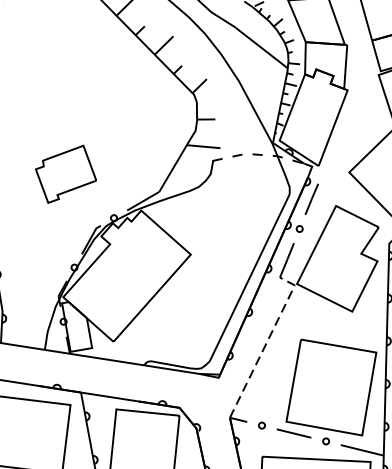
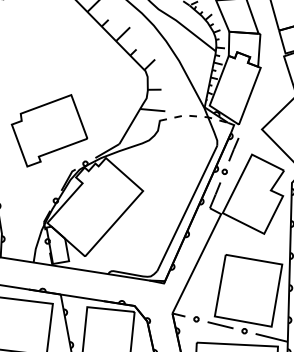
part: (65, 173) -> (49, 130), size x1.67
line: (267, 343) -> (200, 257), dashed -> solid

